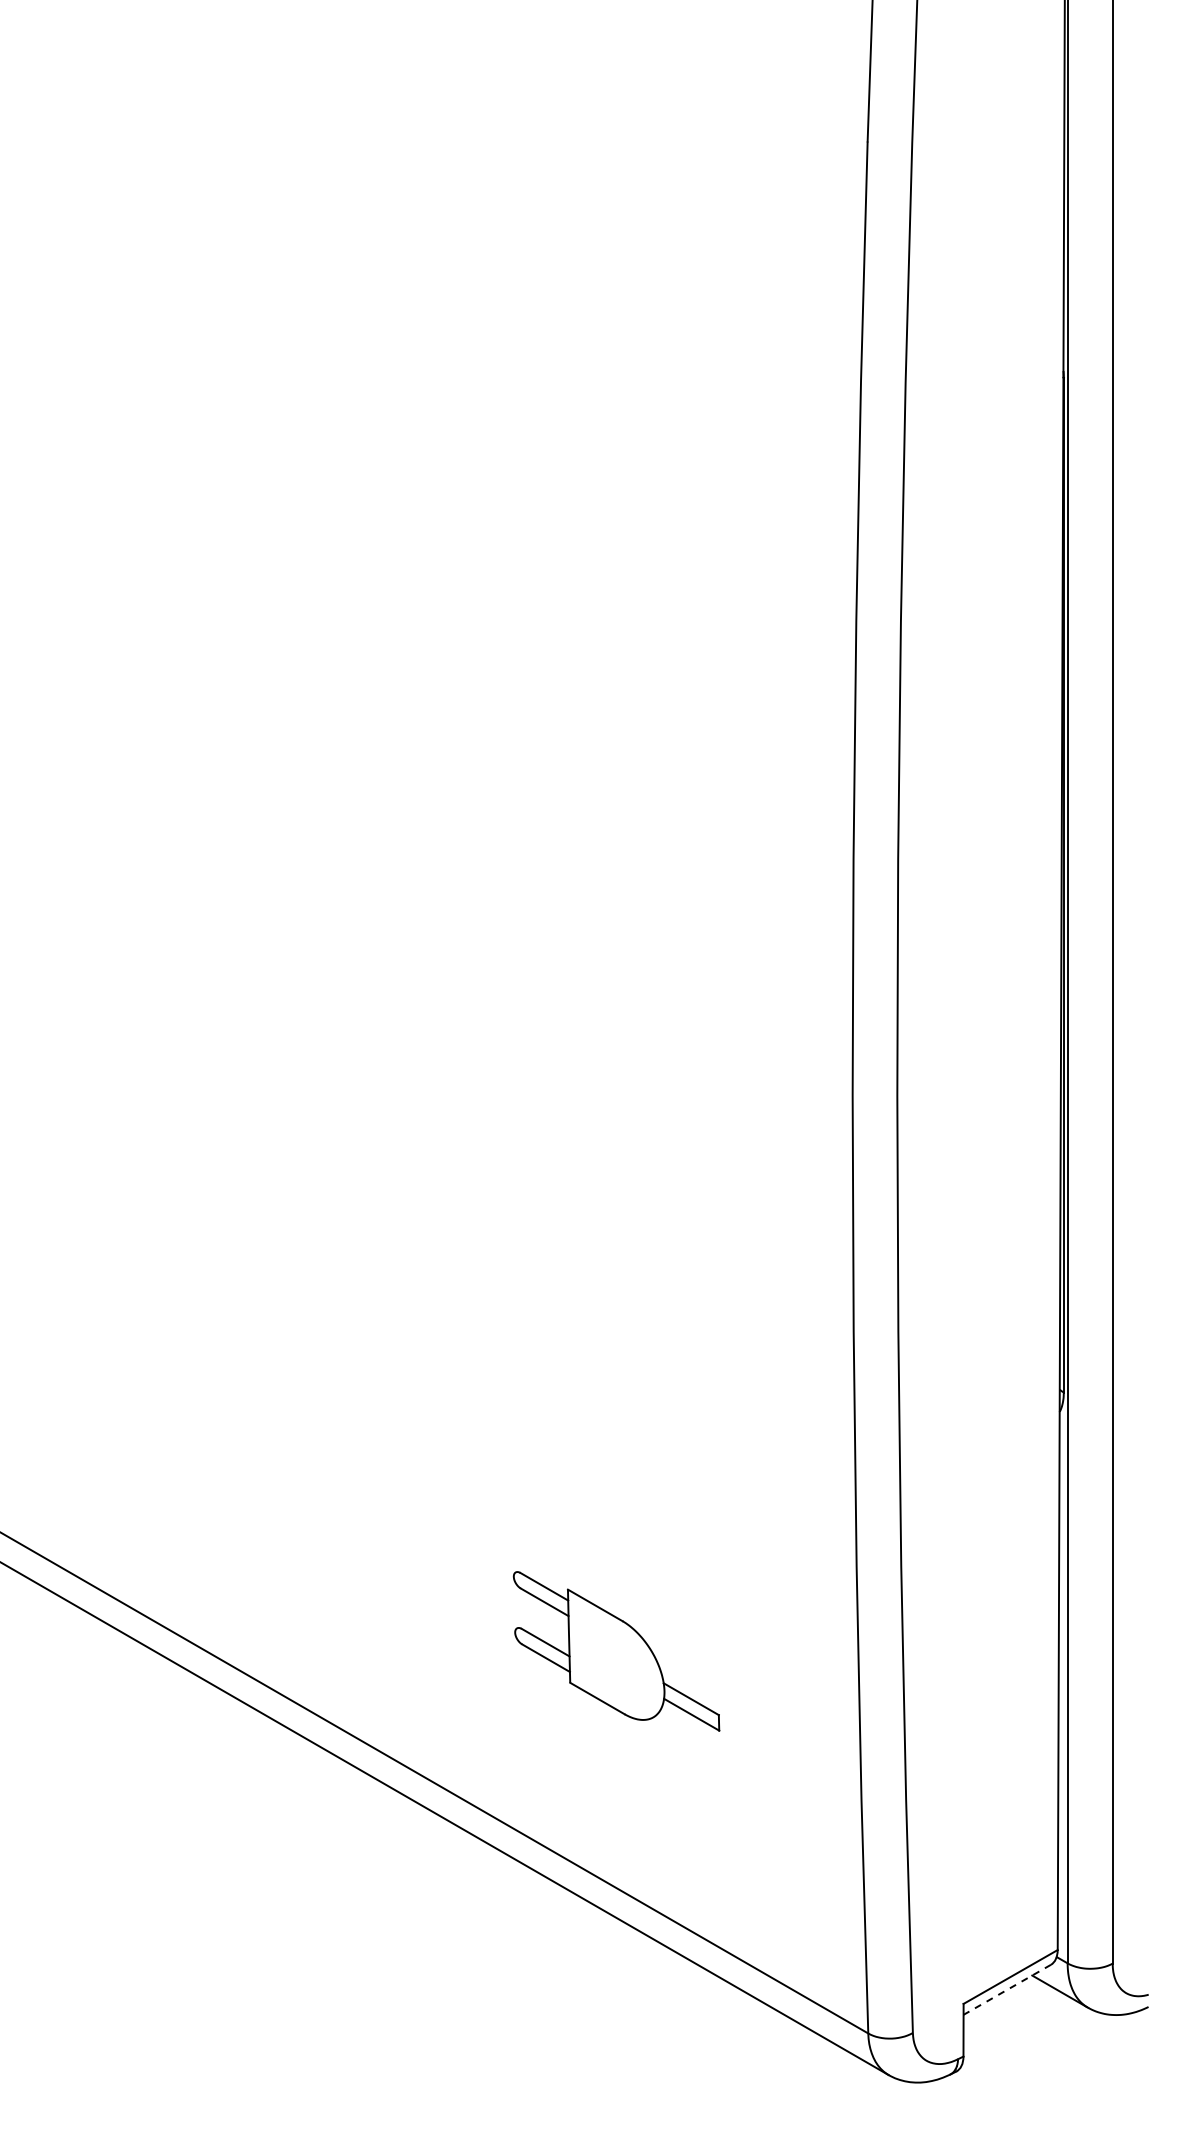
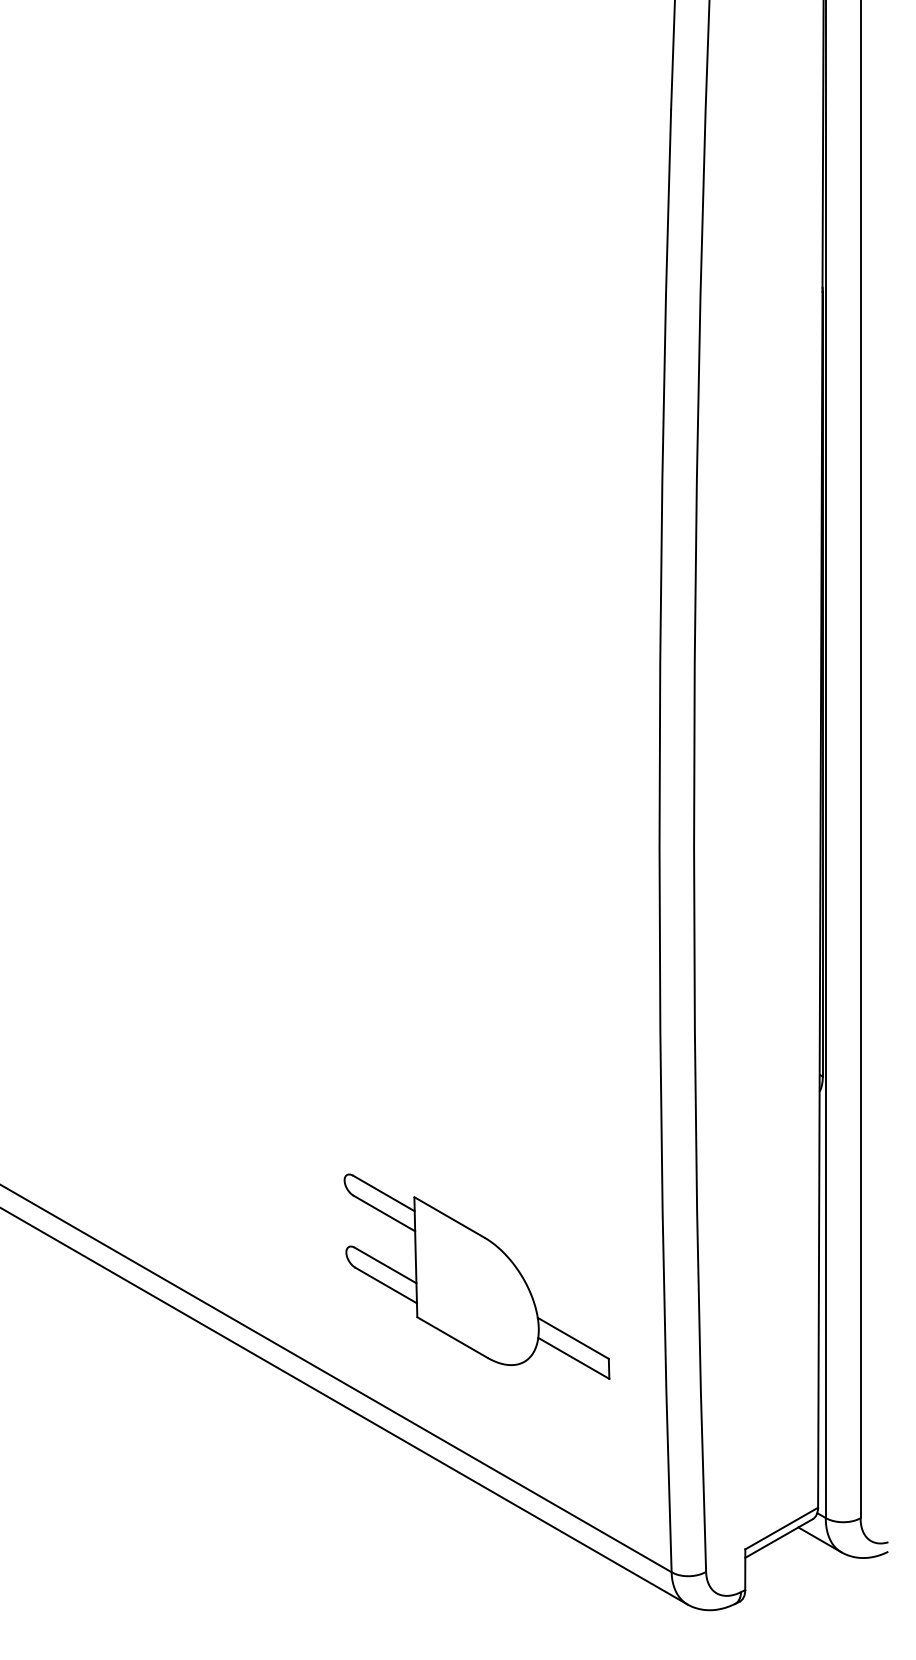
part: (616, 1651) -> (476, 1276), size x1.67
line: (1006, 1990) -> (778, 1539), dashed -> solid

